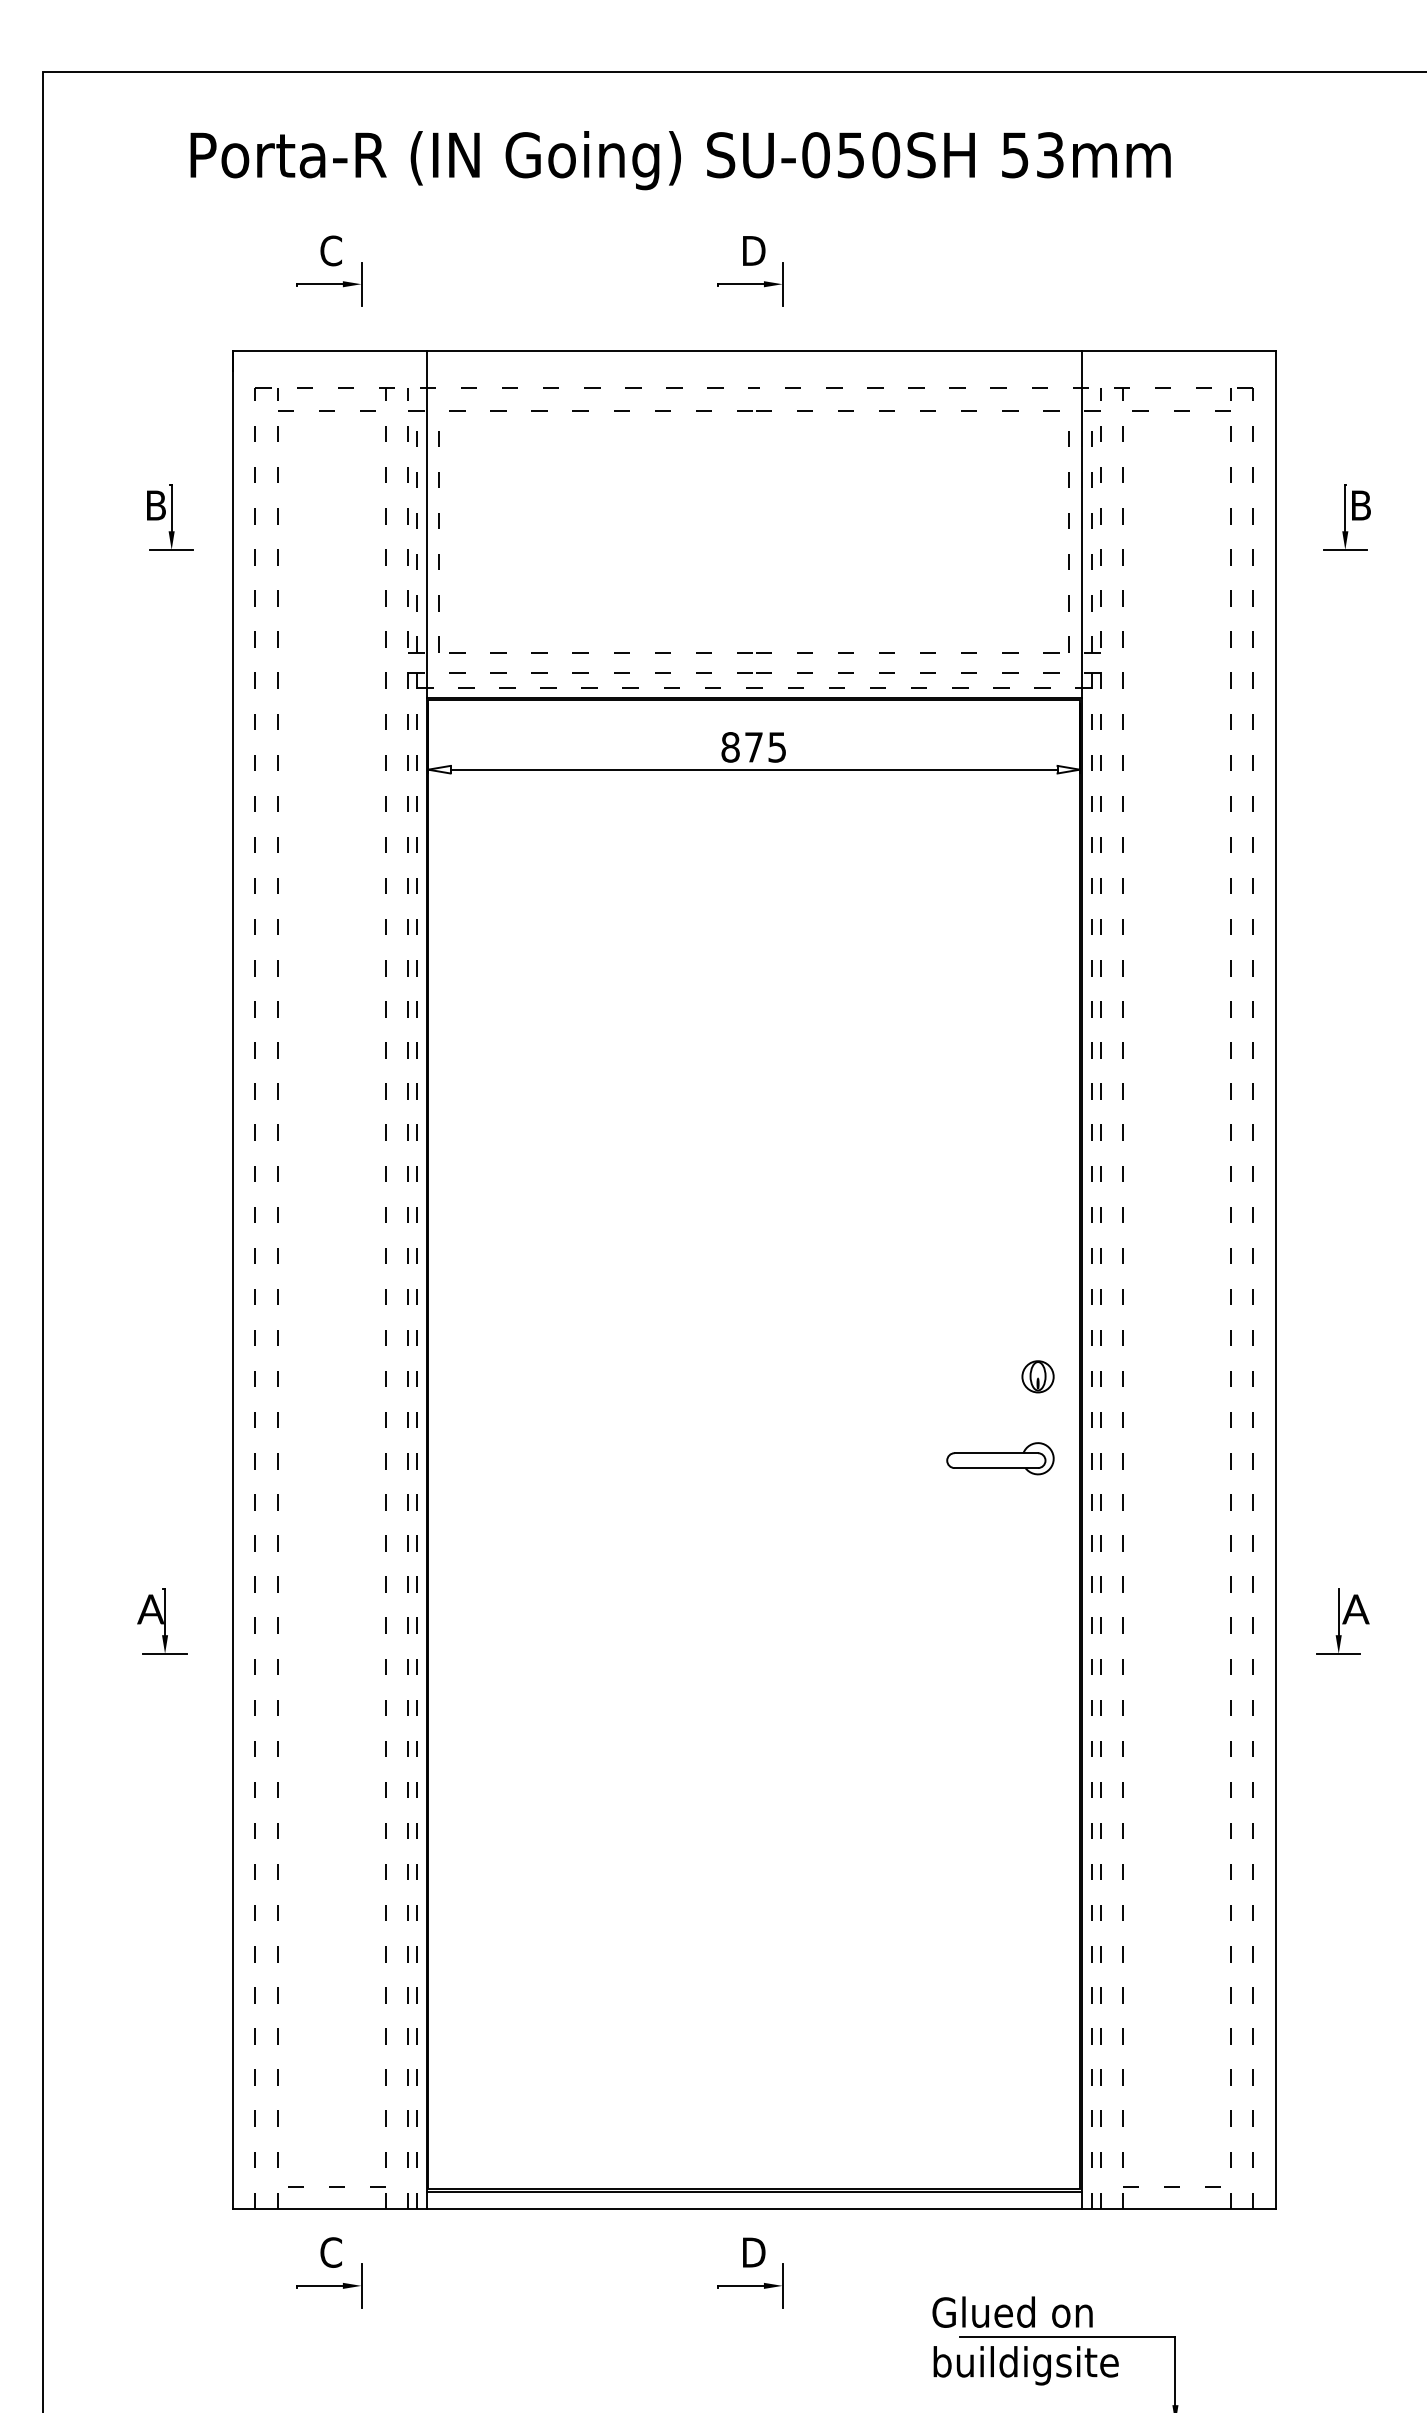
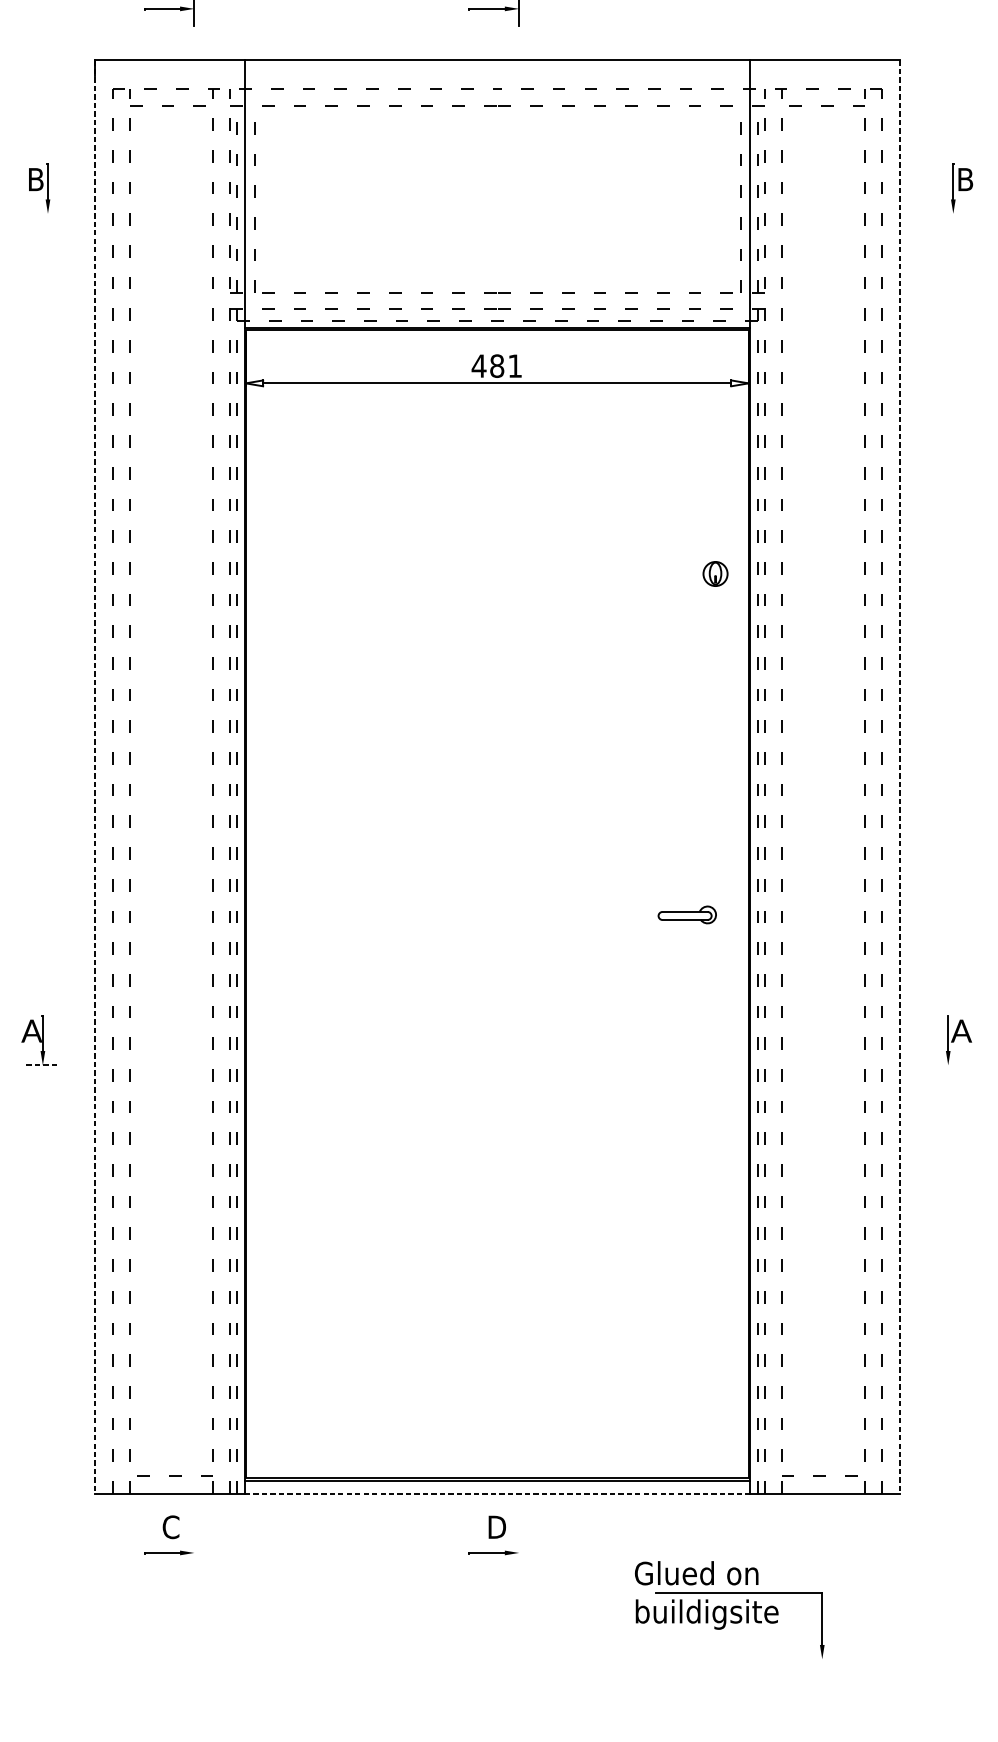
line: (171, 549) -> (47, 213), removed
line: (1345, 549) -> (953, 213), removed
text: (752, 747) -> (496, 366), 875 -> 481
line: (233, 1280) -> (95, 777), solid -> dashed
line: (1275, 1280) -> (899, 777), solid -> dashed
part: (1037, 1376) -> (715, 573), moved
part: (1000, 1458) -> (687, 914), size x0.7
line: (165, 1653) -> (43, 1065), solid -> dashed
line: (1338, 1653) -> (948, 1065), removed
line: (754, 2209) -> (497, 1494), solid -> dashed
line: (361, 2285) -> (194, 1552), removed
line: (782, 2285) -> (519, 1552), removed

